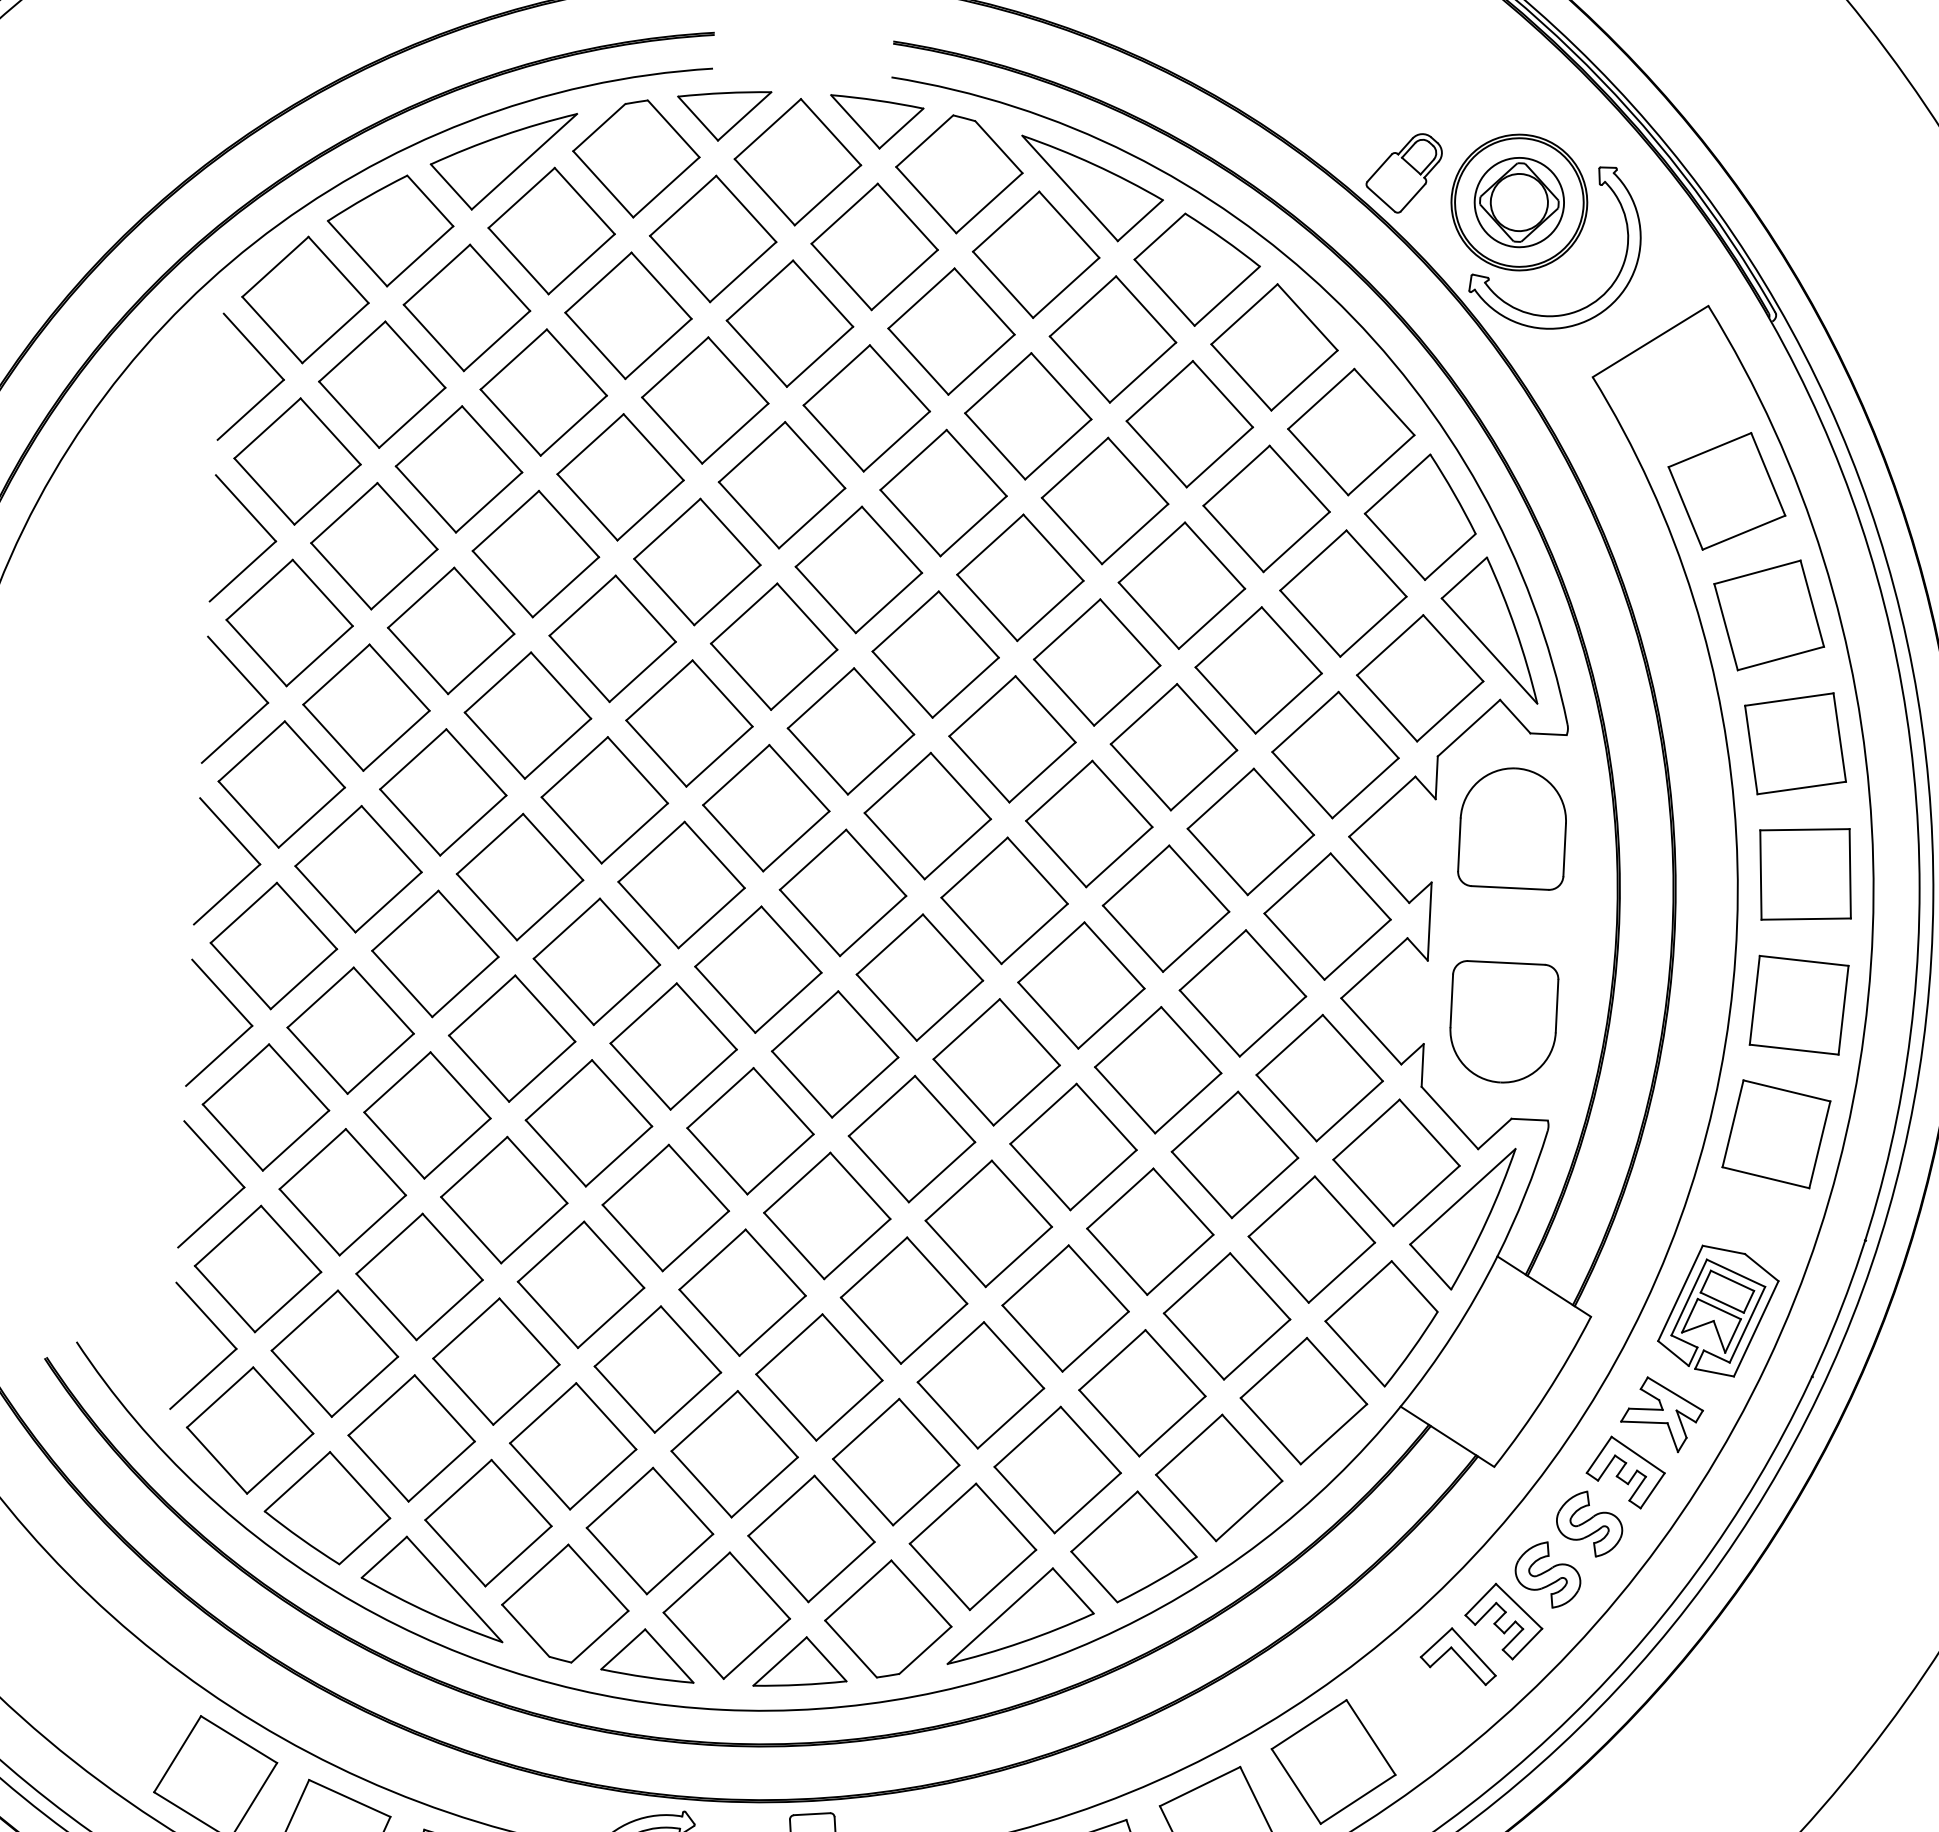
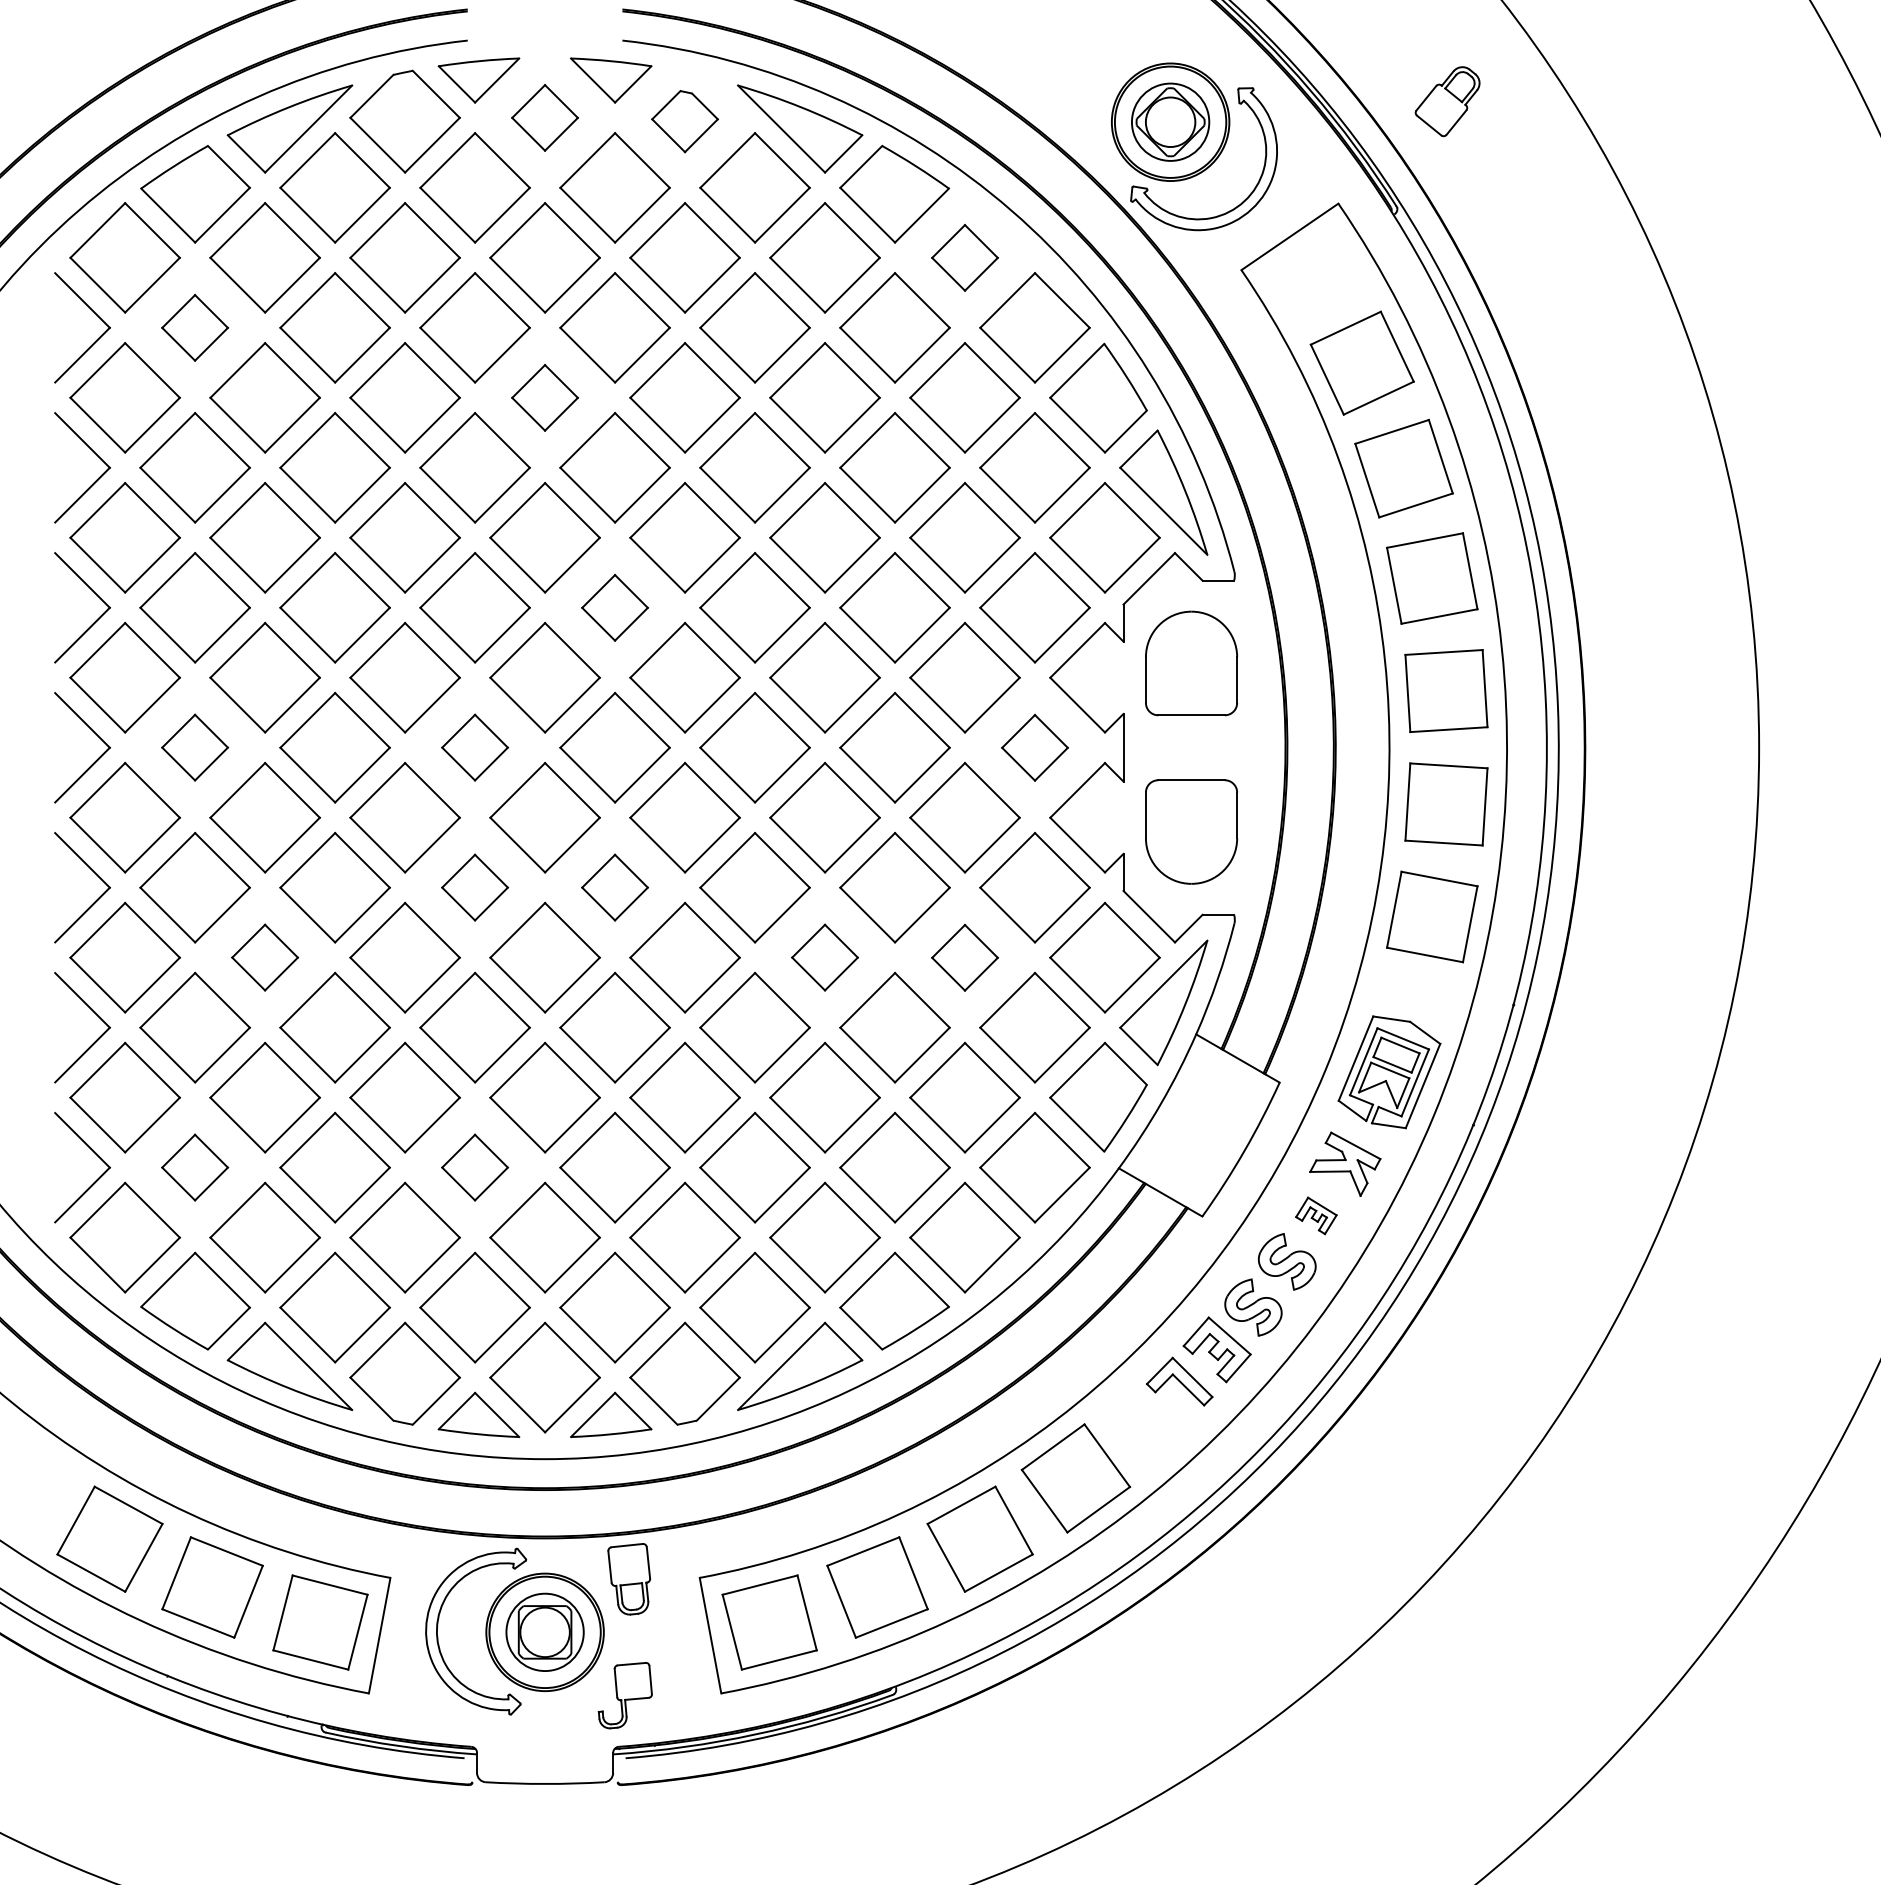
part: (797, 161) -> (544, 117), size x0.6
part: (1403, 172) -> (1447, 101), moved
part: (958, 174) -> (684, 121), size x0.6
part: (1273, 346) -> (964, 257), size x0.6
part: (381, 384) -> (194, 327), size x0.6
part: (781, 484) -> (544, 397), size x0.6
part: (850, 731) -> (614, 607), size x0.6
part: (357, 868) -> (194, 747), size x0.6
part: (680, 884) -> (474, 747), size x0.6
part: (1327, 916) -> (1034, 747), size x0.6
part: (673, 1046) -> (474, 887), size x0.6
part: (834, 1054) -> (614, 887), size x0.6
part: (426, 1115) -> (264, 957), size x0.6
part: (1072, 1146) -> (824, 957), size x0.6
part: (1234, 1154) -> (964, 957), size x0.6
part: (334, 1353) -> (194, 1167), size x0.6
part: (657, 1369) -> (474, 1167), size x0.6
part: (1626, 1472) -> (1316, 1215), size x0.6

